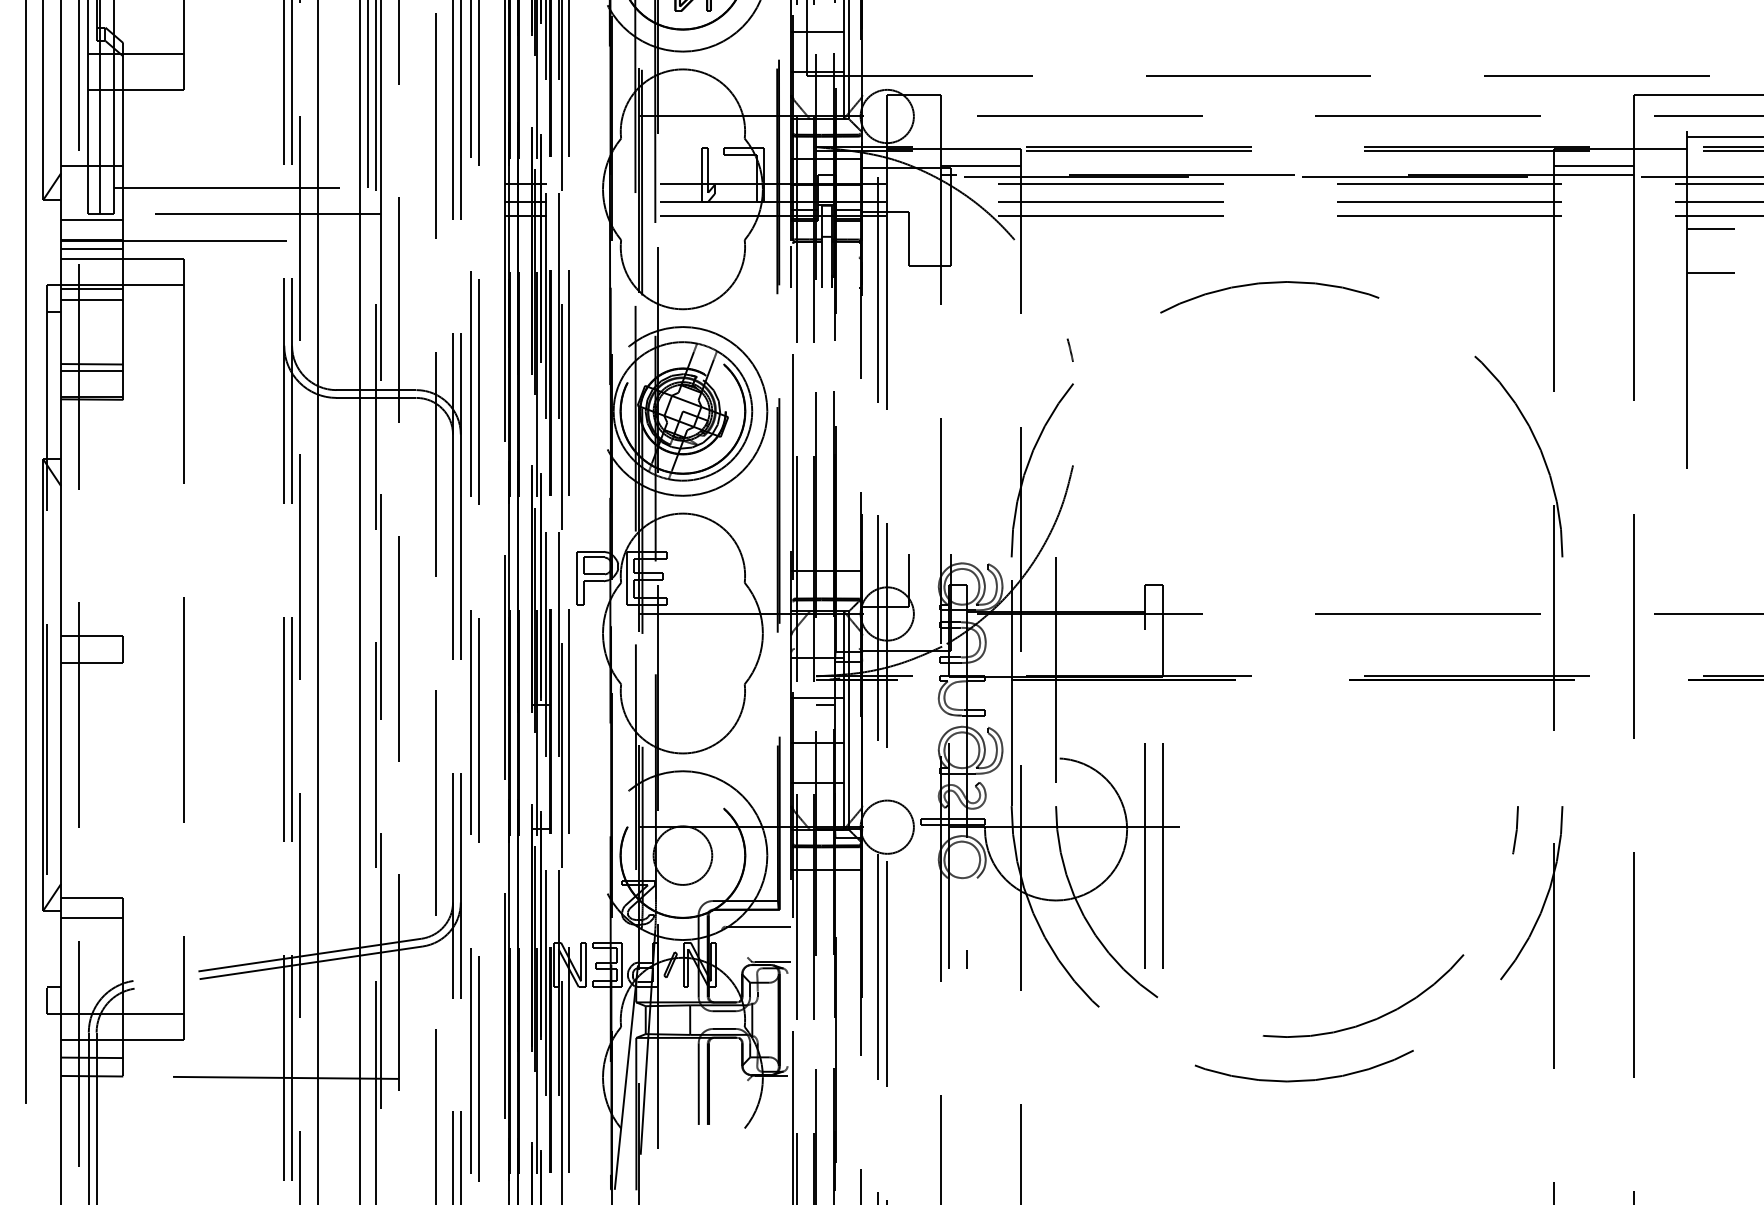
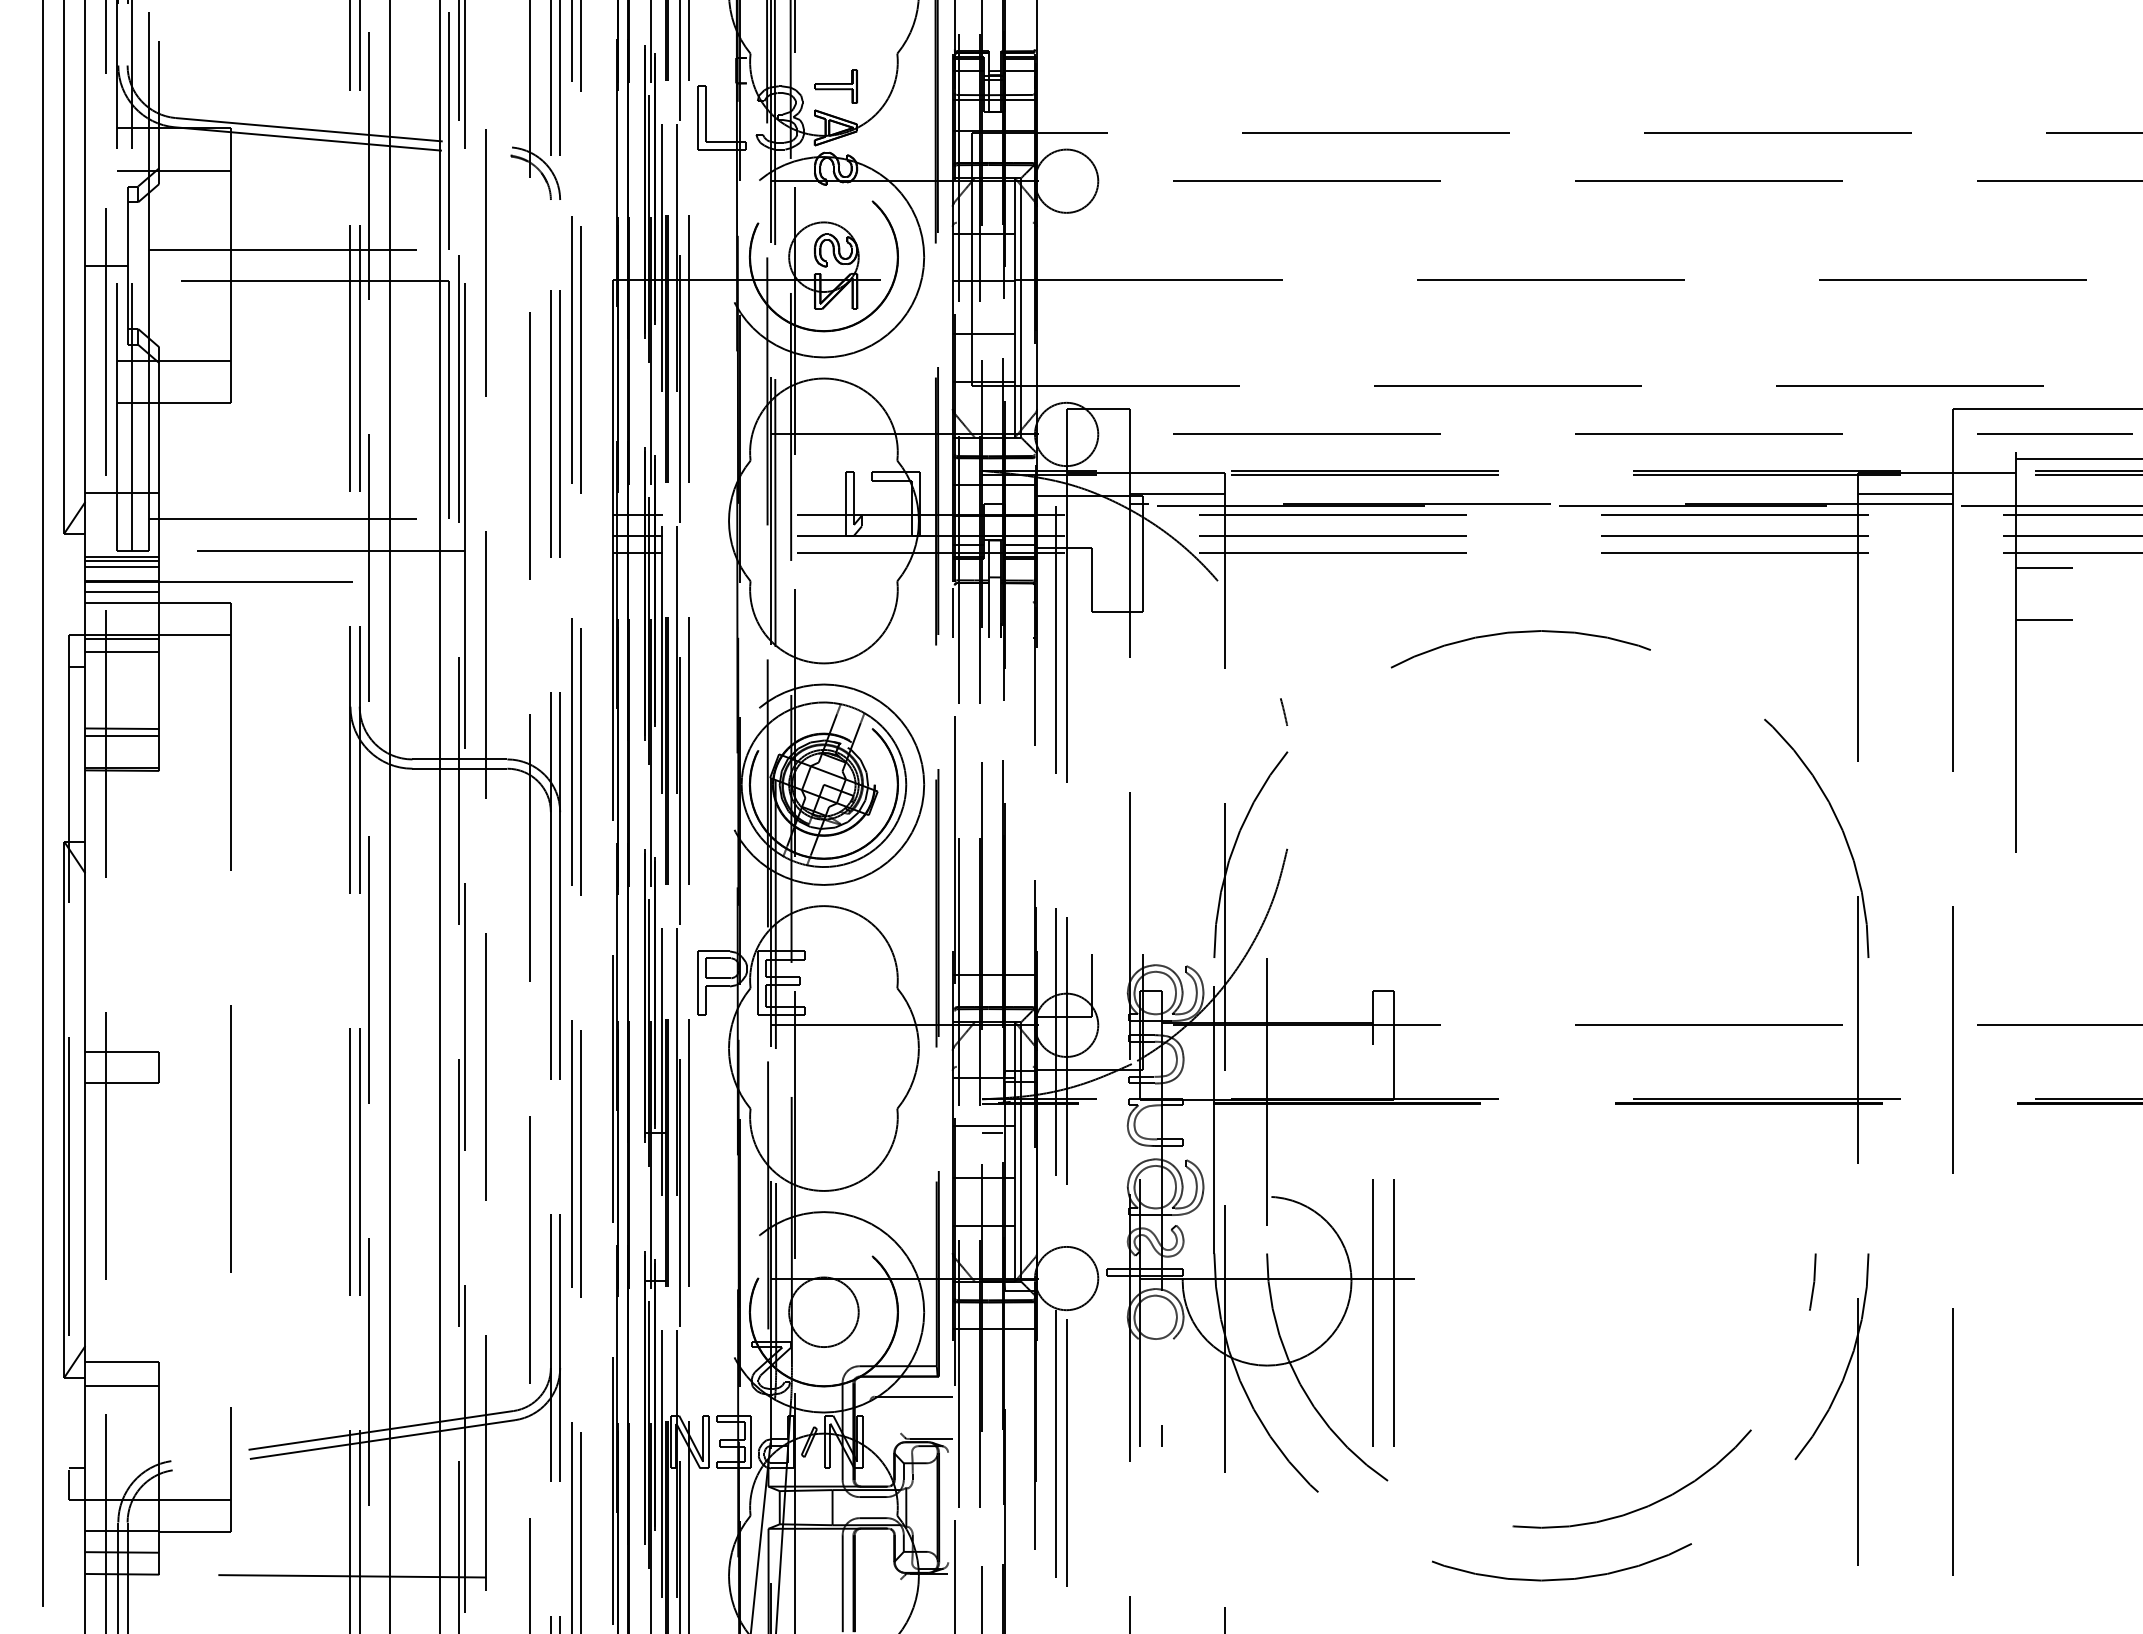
line: (92, 222) -> (122, 560), added
line: (92, 228) -> (122, 567), added

